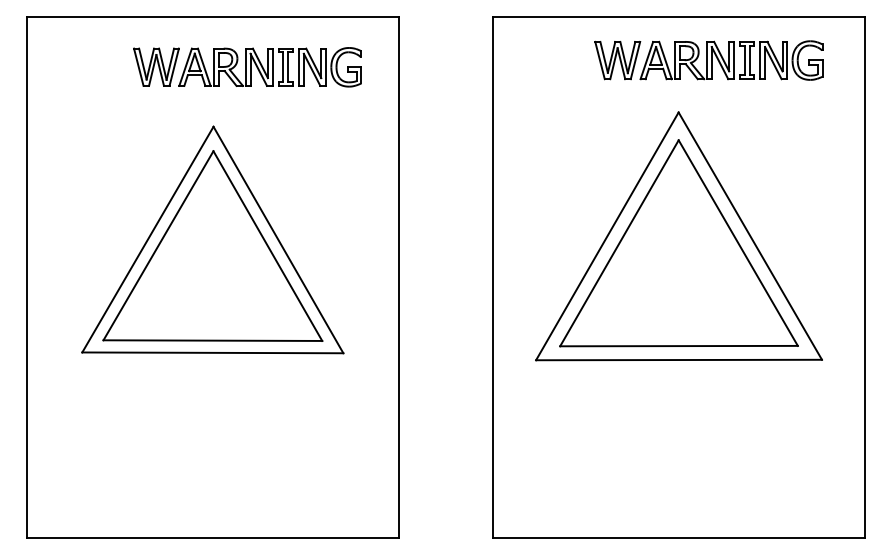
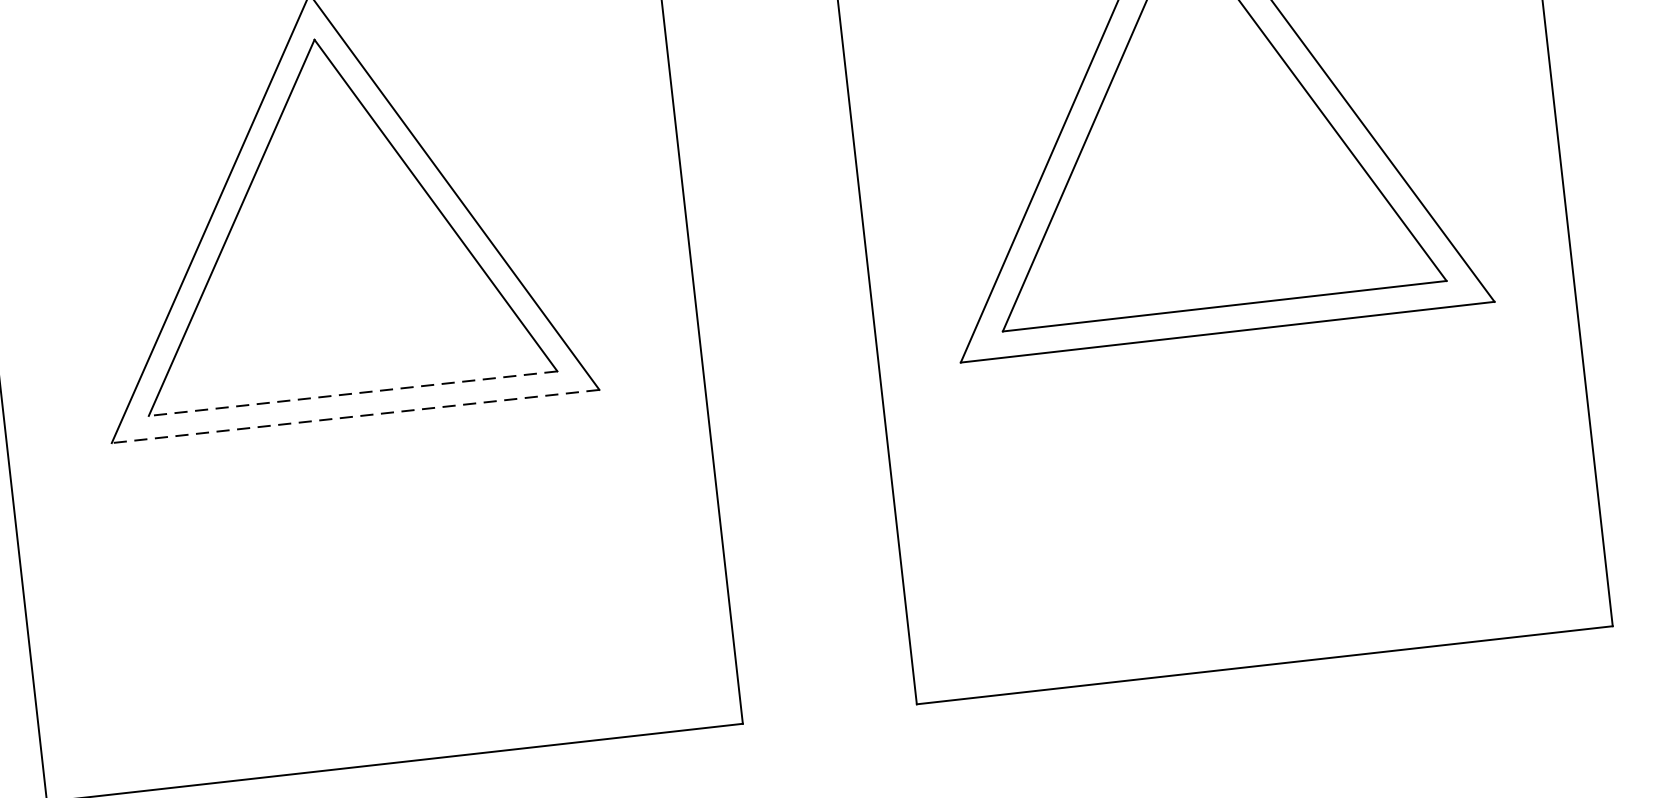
line: (212, 340) -> (352, 393), solid -> dashed
line: (212, 352) -> (354, 415), solid -> dashed

